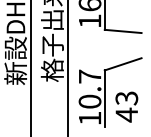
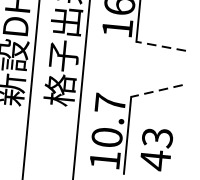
line: (122, 31) -> (160, 46), solid -> dashed
line: (122, 64) -> (156, 91), solid -> dashed

